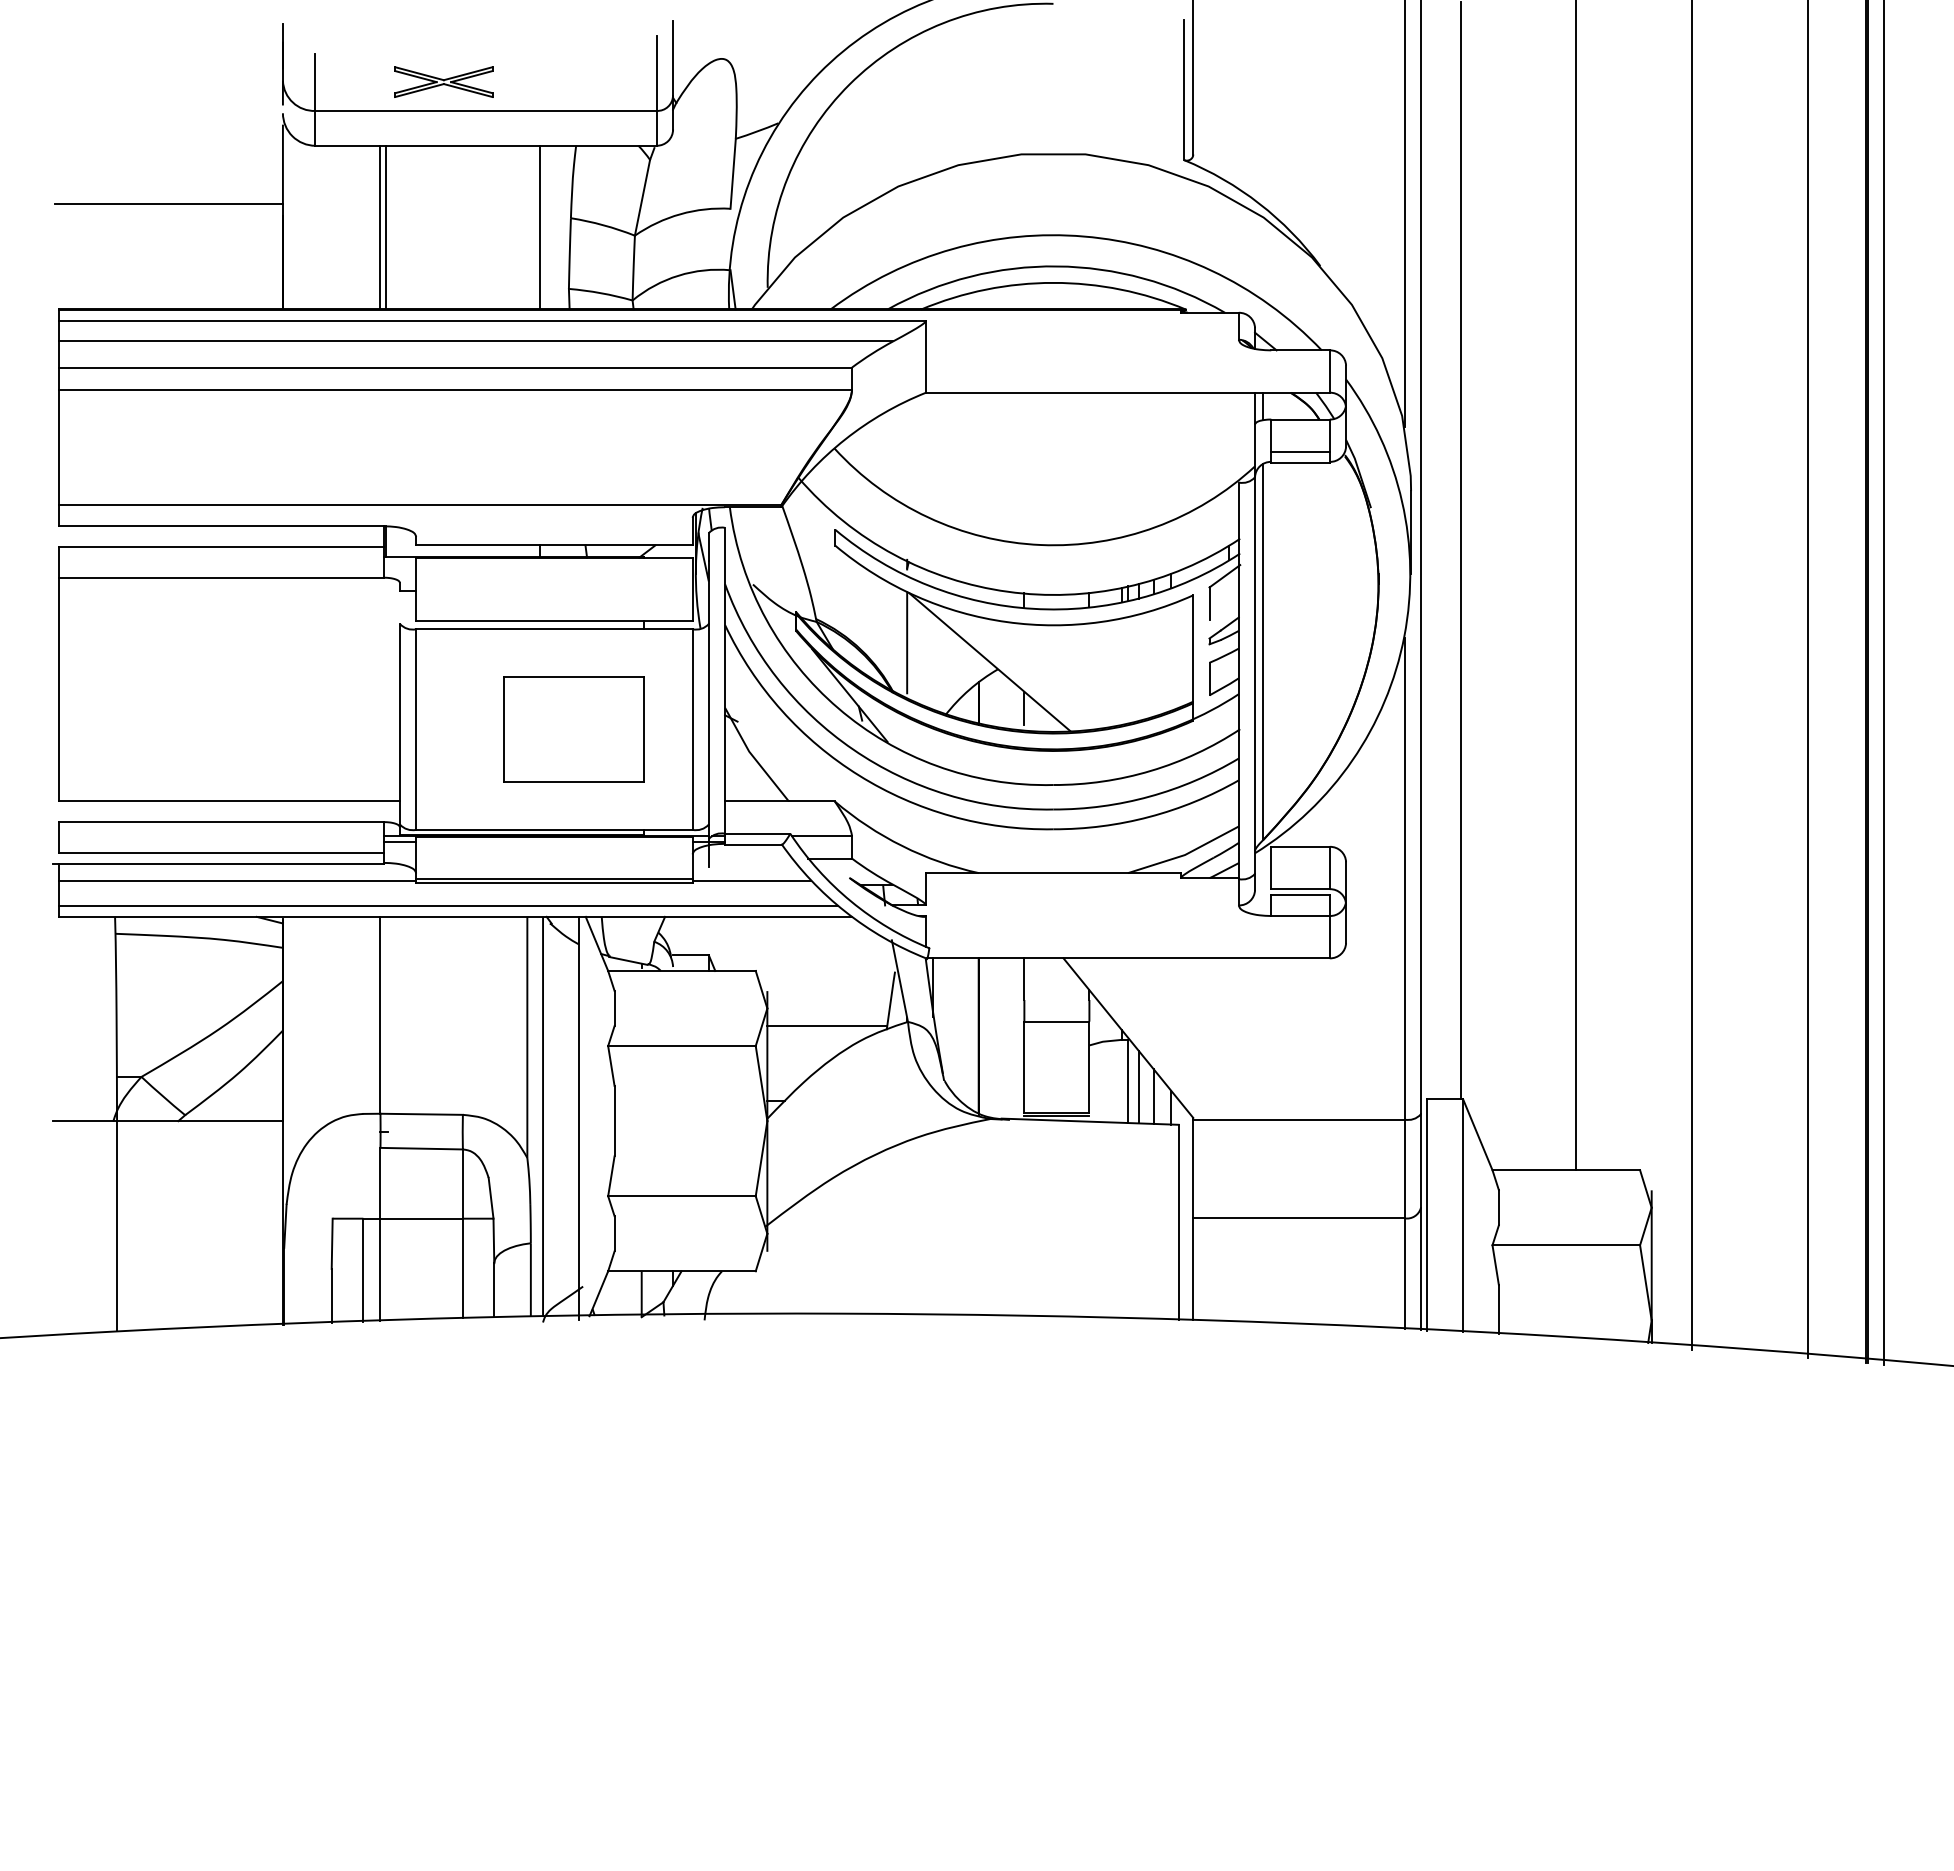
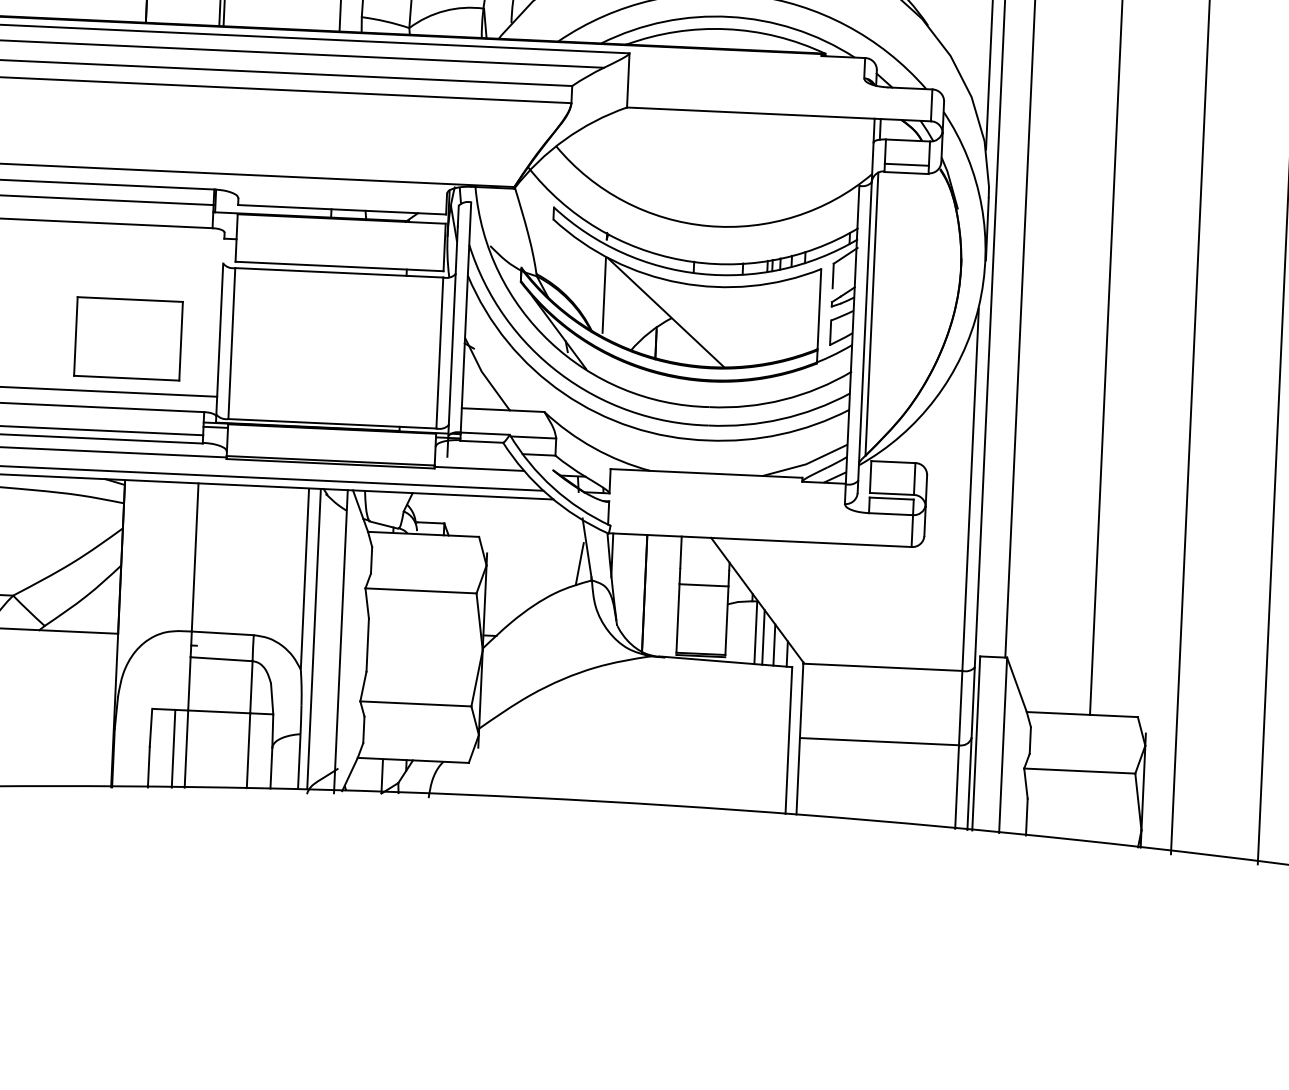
line: (1024, 708) -> (690, 348), removed
part: (573, 729) -> (128, 338), moved
line: (826, 1026) -> (530, 581), removed

